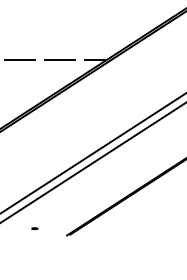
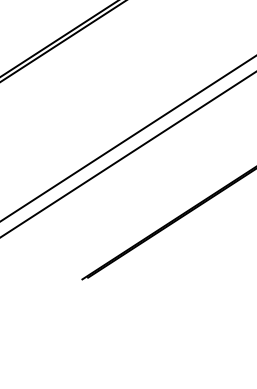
part: (34, 228) -> (26, 267), removed

